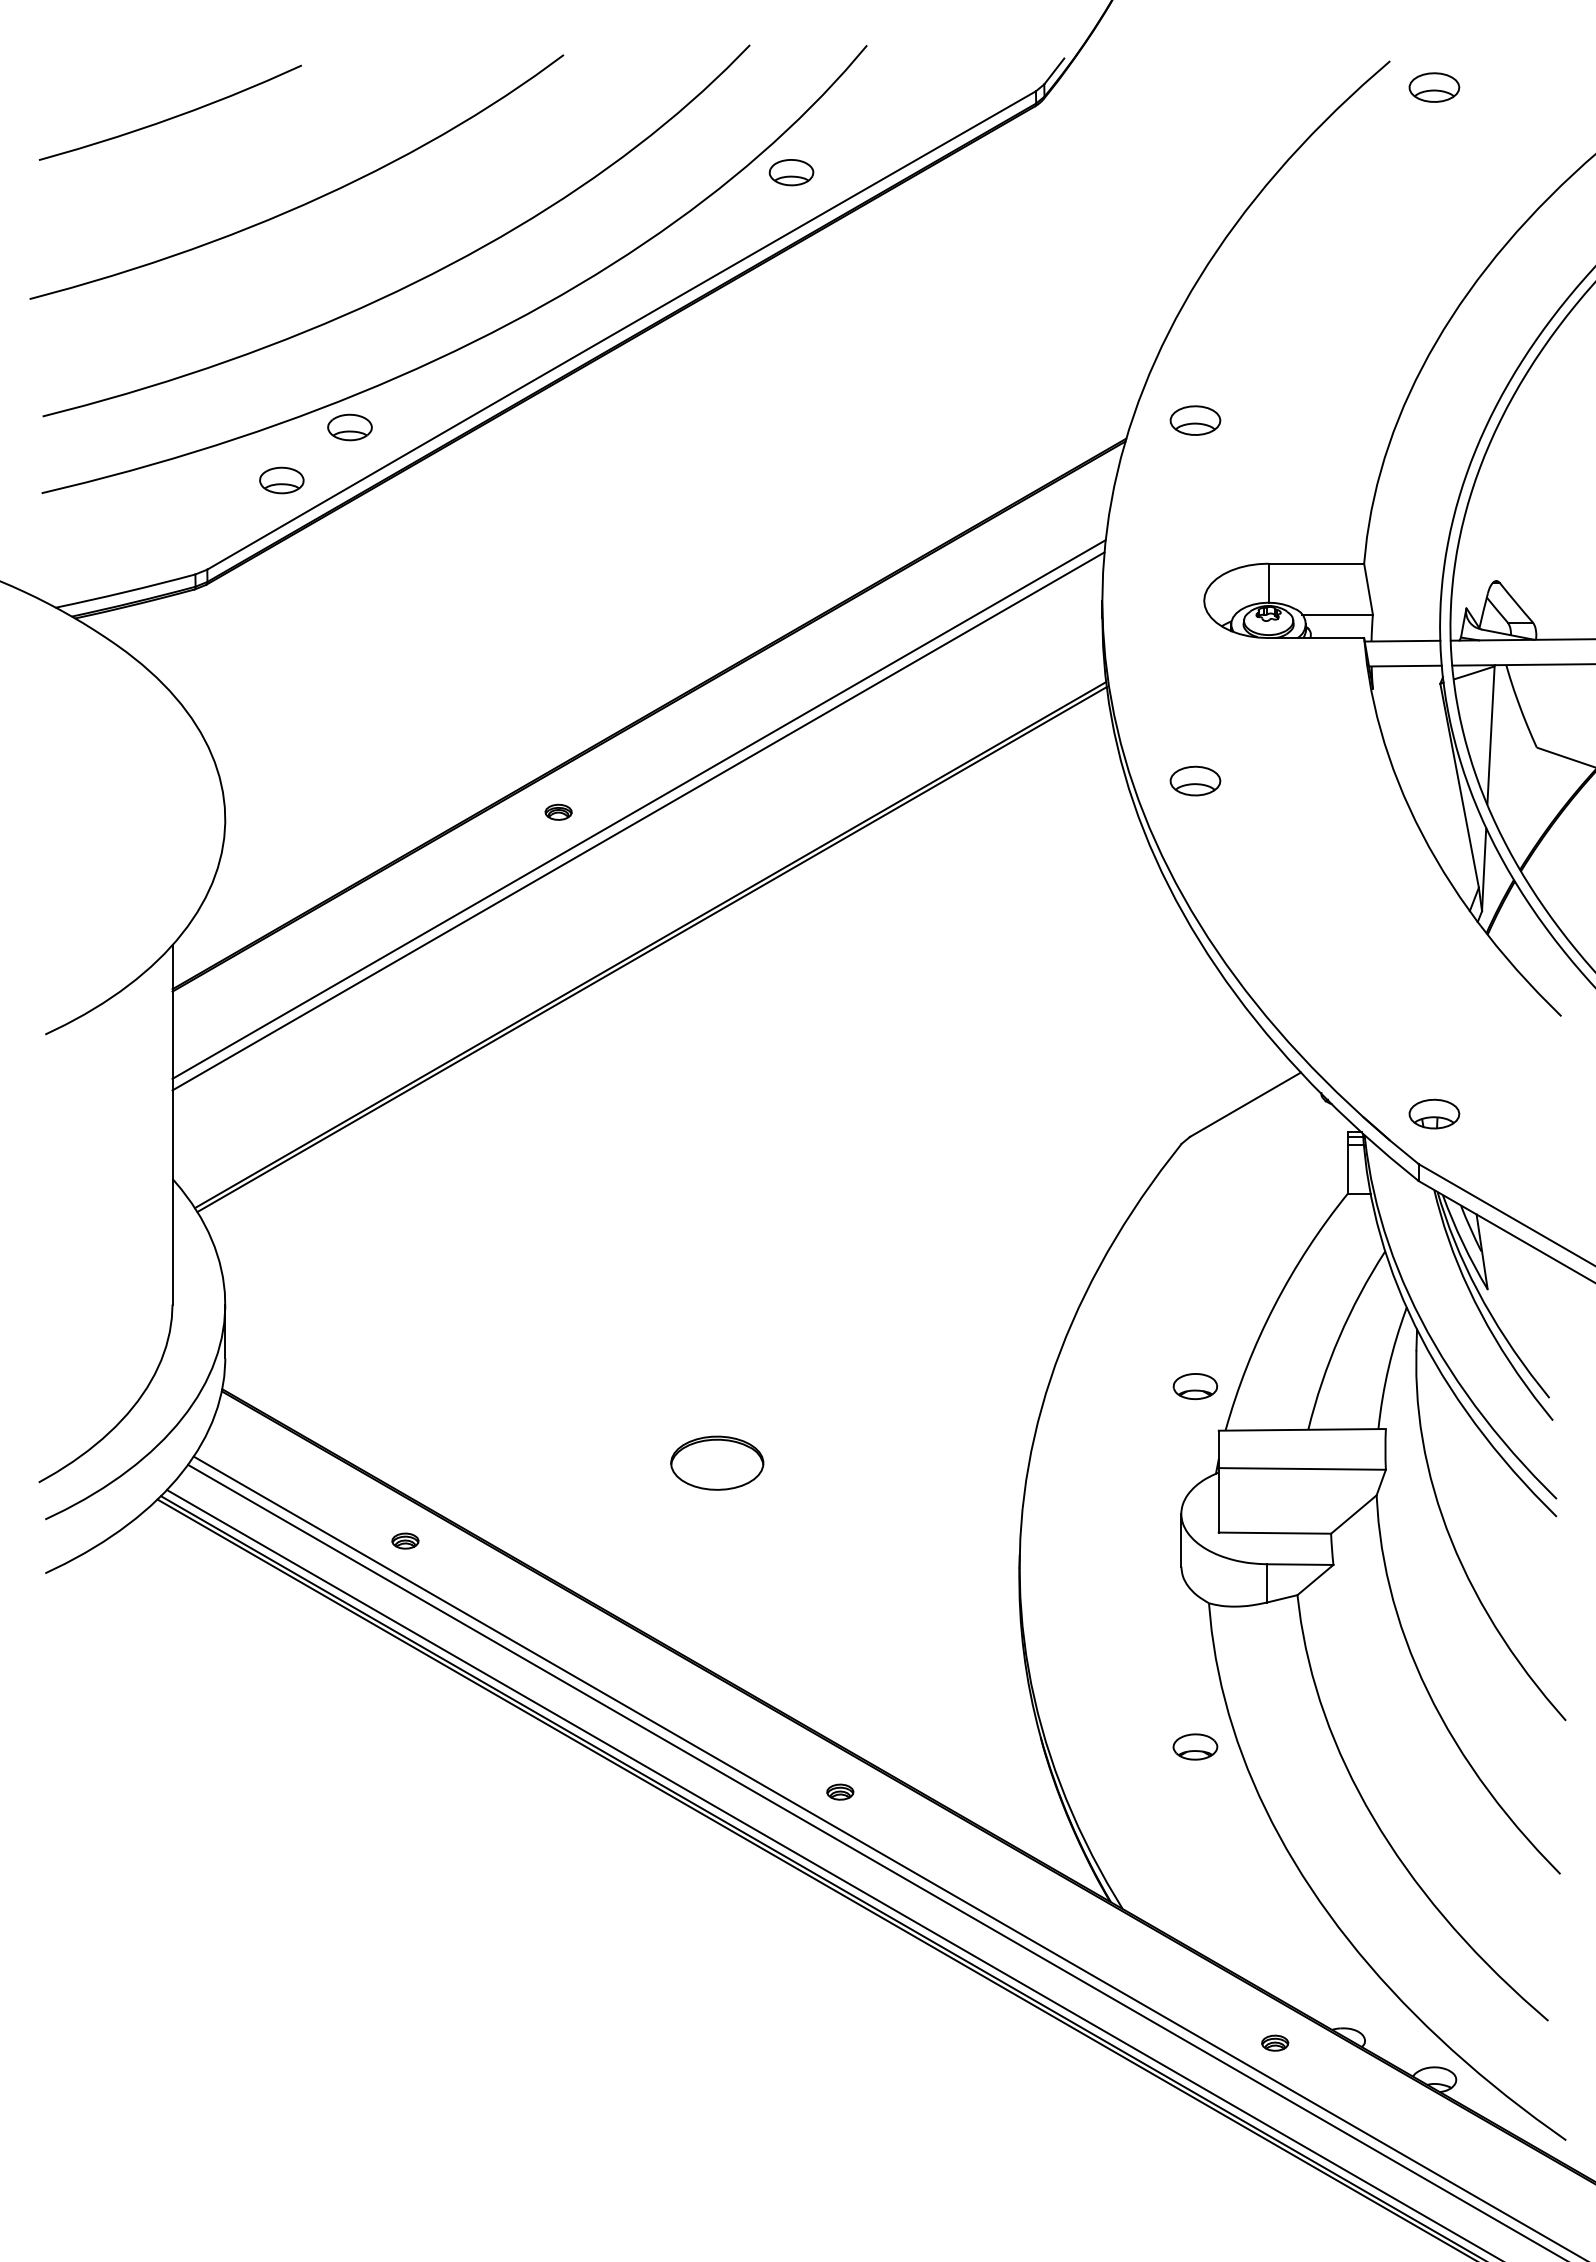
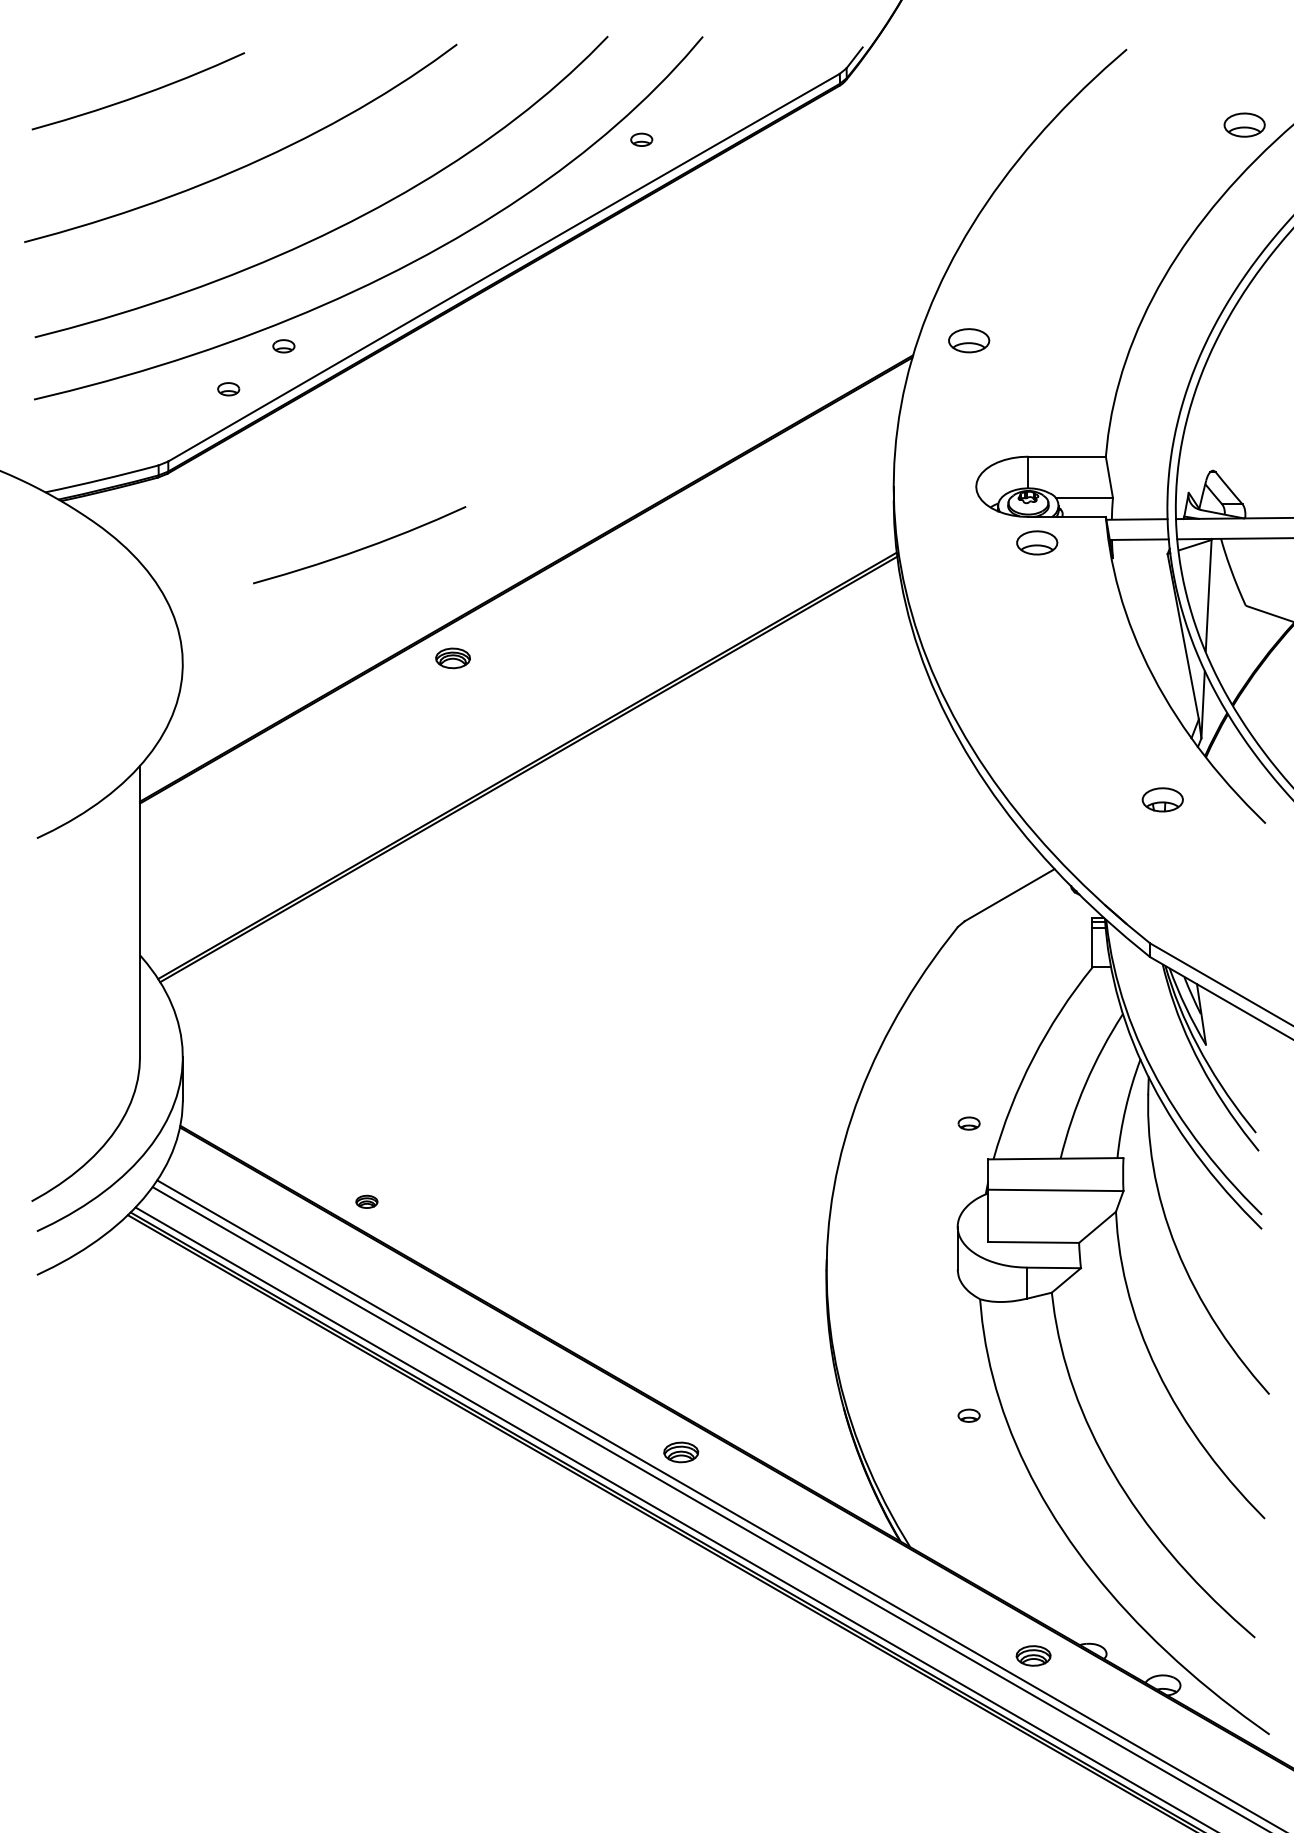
part: (1434, 87) -> (1244, 125), moved
part: (791, 172) -> (641, 139), size x0.6
part: (349, 427) -> (283, 346), size x0.6
part: (281, 480) -> (228, 389), size x0.6
curve: (443, 677) -> (359, 548), added
part: (1195, 780) -> (1037, 542), moved
line: (638, 809) -> (517, 655), removed
part: (558, 811) -> (452, 657), size x1.6
line: (638, 821) -> (517, 665), removed
part: (1434, 1113) -> (1162, 799), moved
part: (1195, 1386) -> (969, 1123), size x0.6
part: (717, 1462) -> (581, 1185), removed
part: (405, 1540) -> (366, 1201), moved
part: (1195, 1746) -> (969, 1415), size x0.6
part: (840, 1791) -> (681, 1451), size x1.6
part: (1275, 2042) -> (1034, 1655), size x1.6

